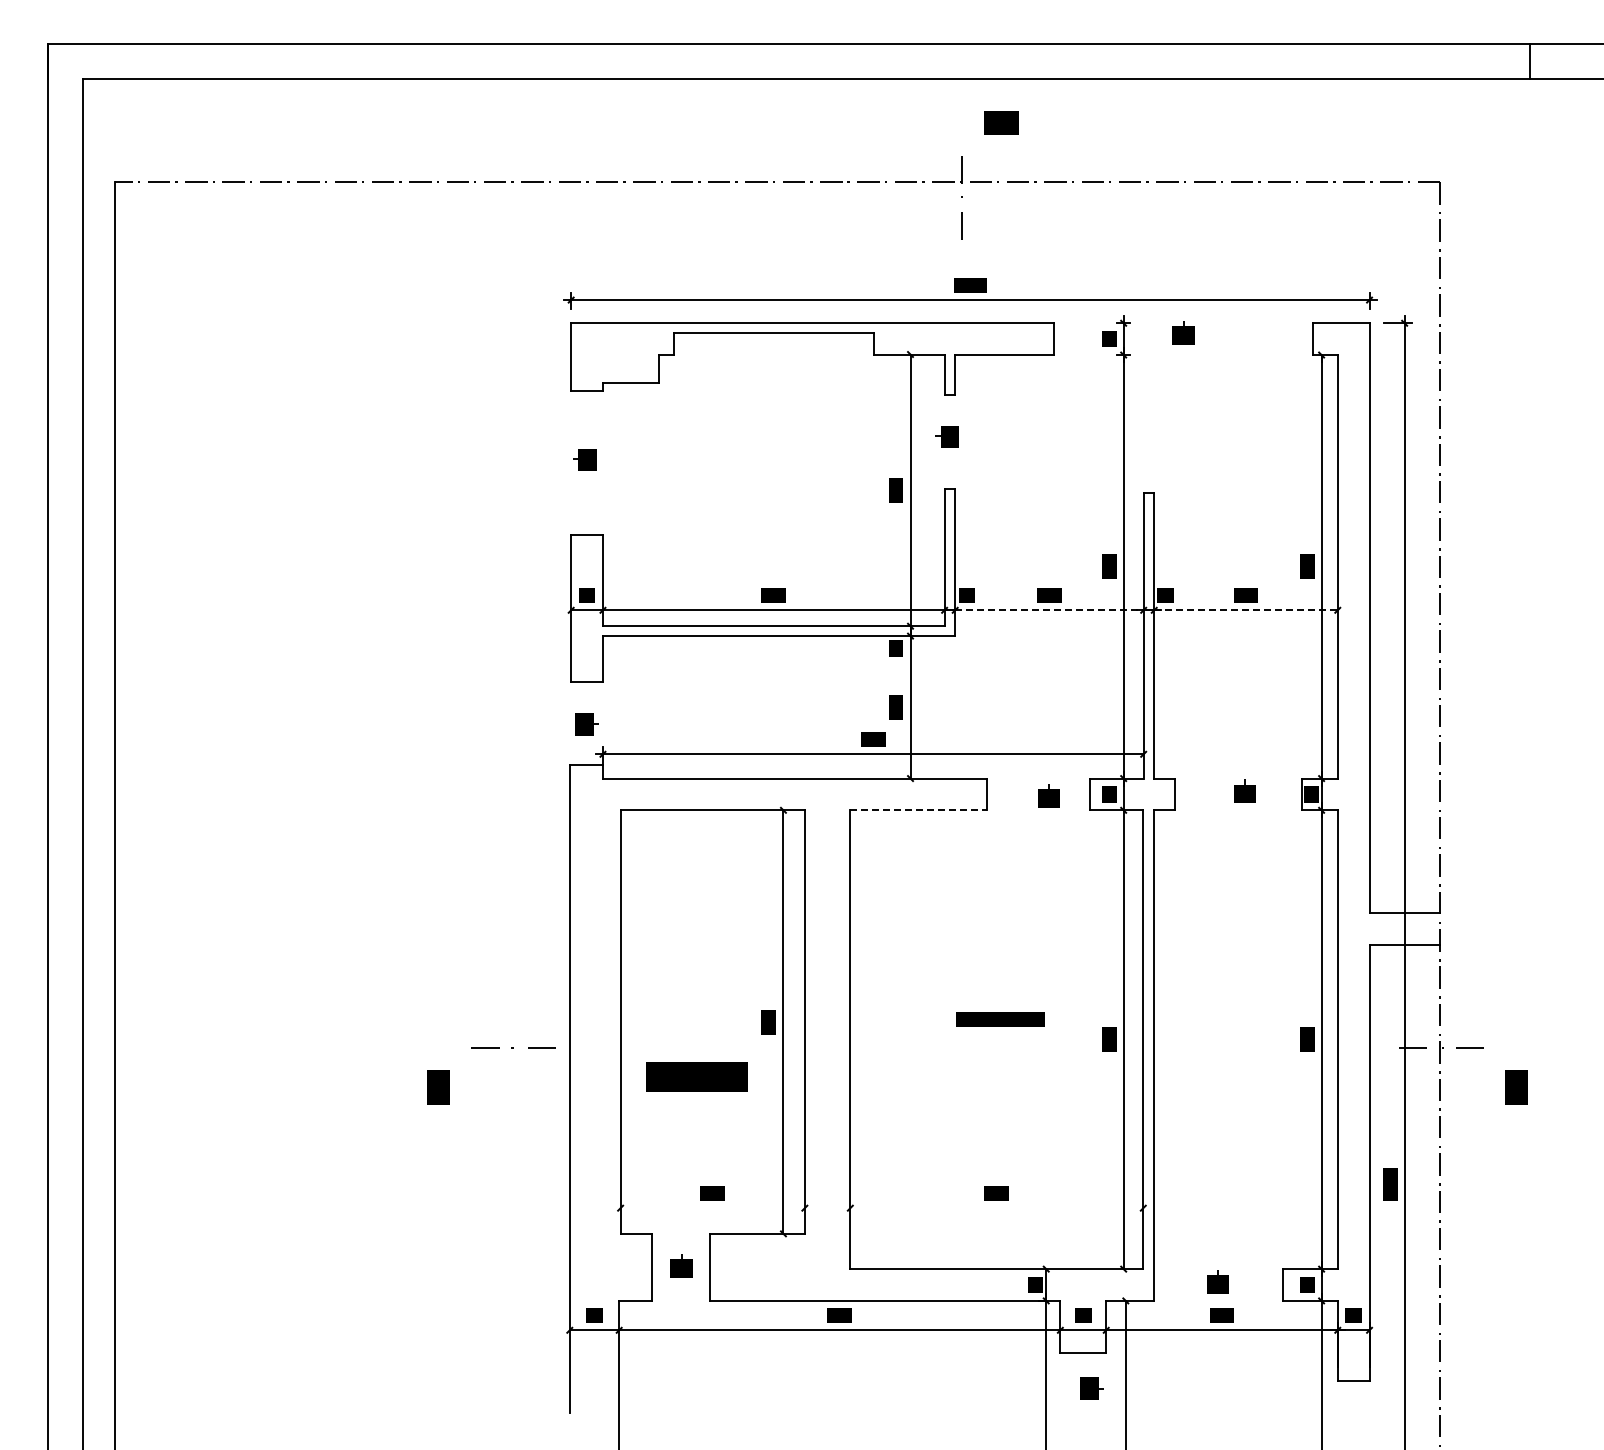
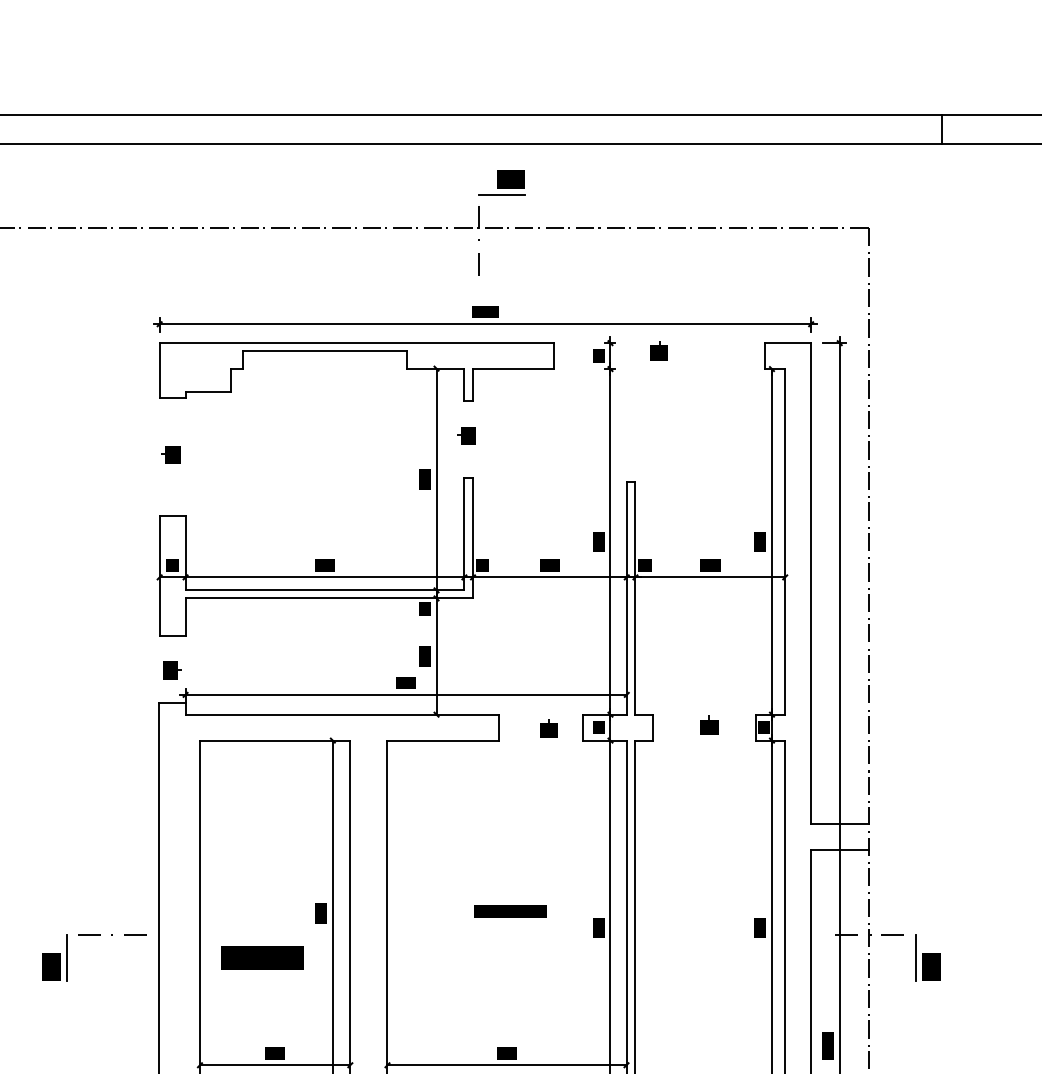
line: (990, 141) -> (501, 194), added
line: (1049, 610) -> (549, 577), dashed -> solid
line: (1246, 610) -> (710, 577), dashed -> solid
line: (918, 810) -> (443, 740), dashed -> solid
line: (457, 1075) -> (66, 956), added
line: (1498, 1075) -> (916, 956), added
line: (712, 1208) -> (274, 1065), added
line: (996, 1208) -> (506, 1065), added

